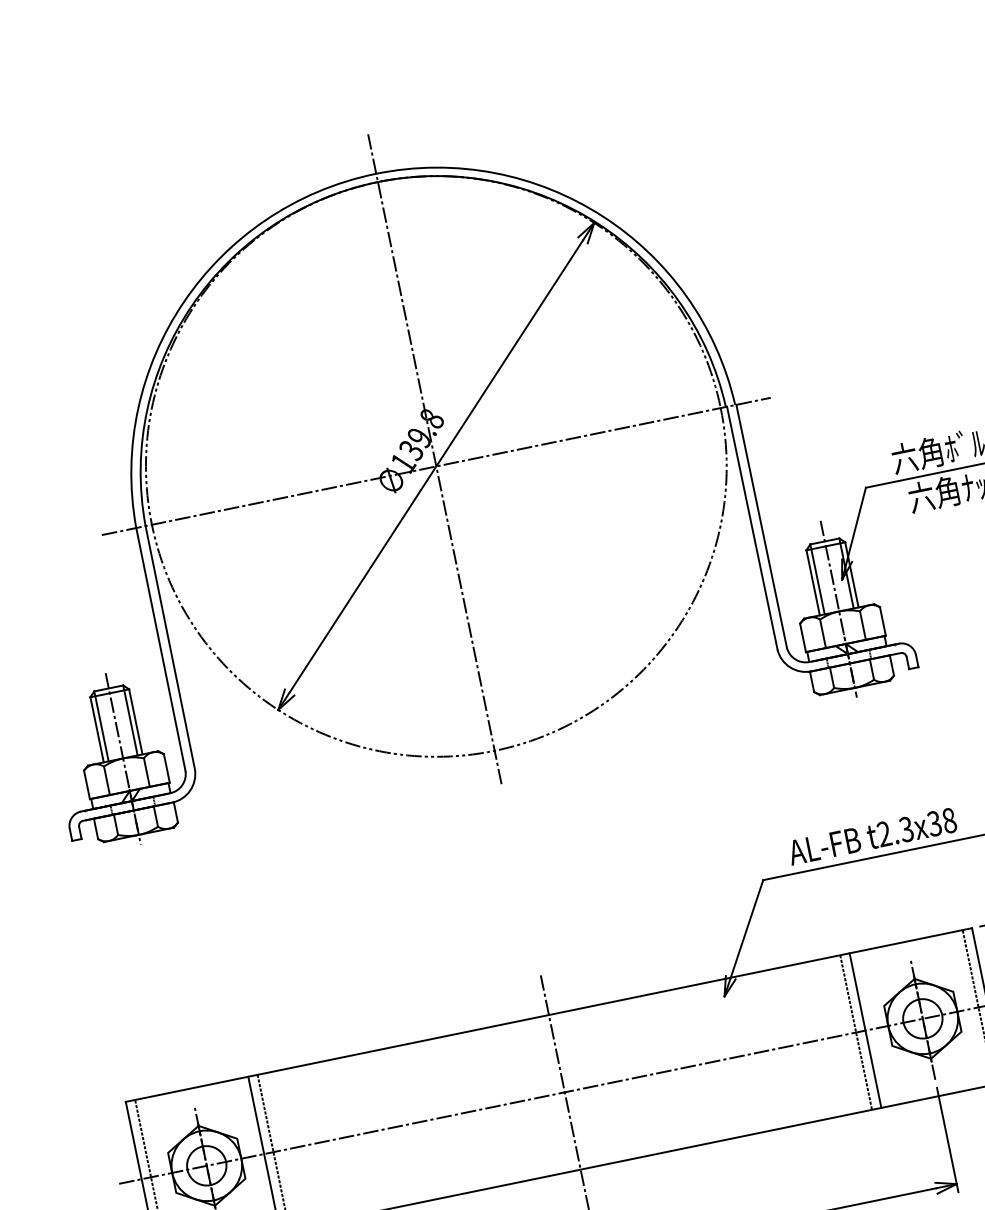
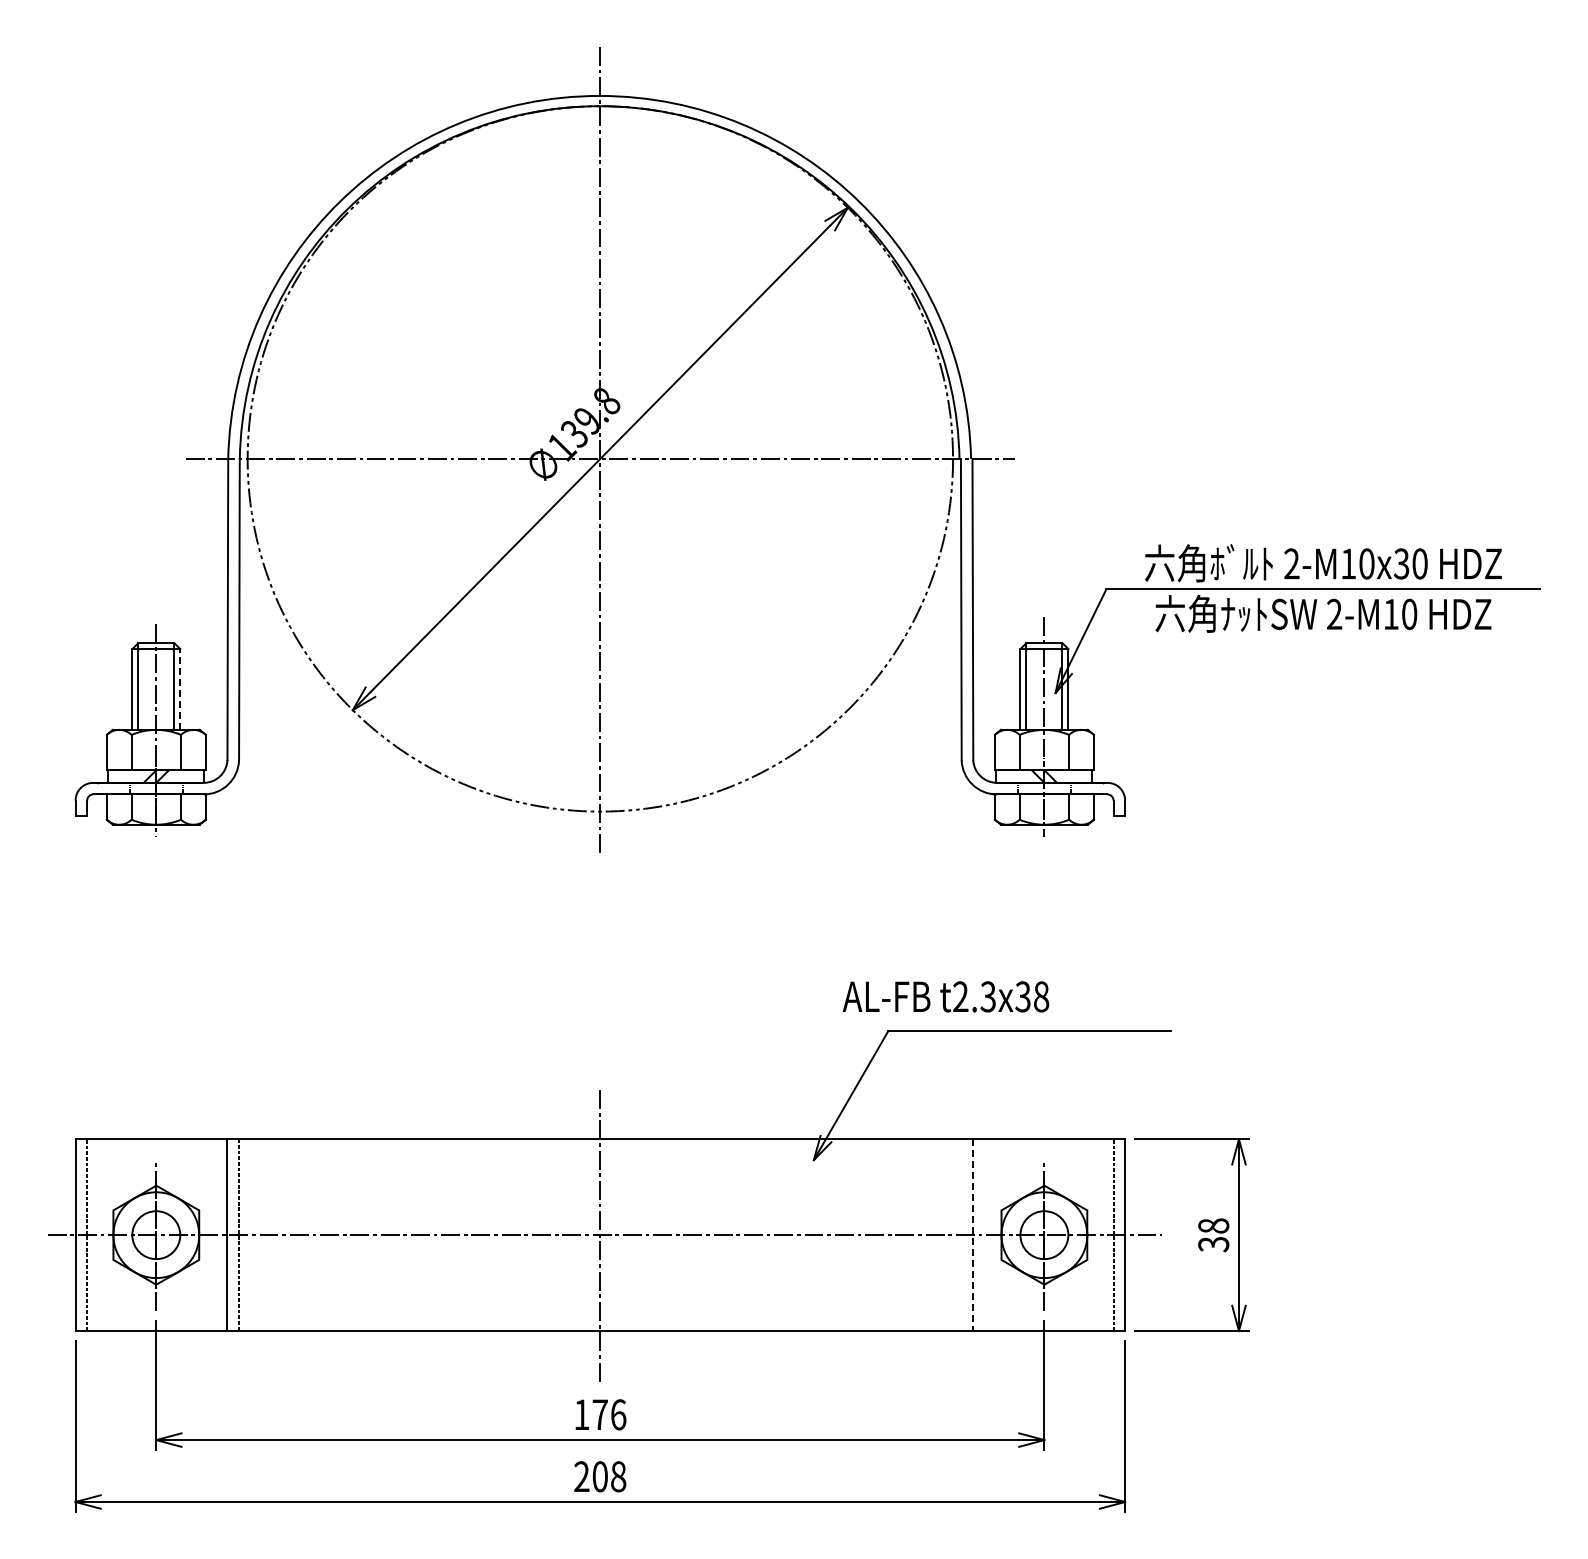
line: (135, 721) -> (180, 689), solid -> dashed
text: (872, 836) -> (945, 996), moved
line: (865, 1030) -> (973, 1235), solid -> dashed
line: (856, 1032) -> (961, 1235), removed

